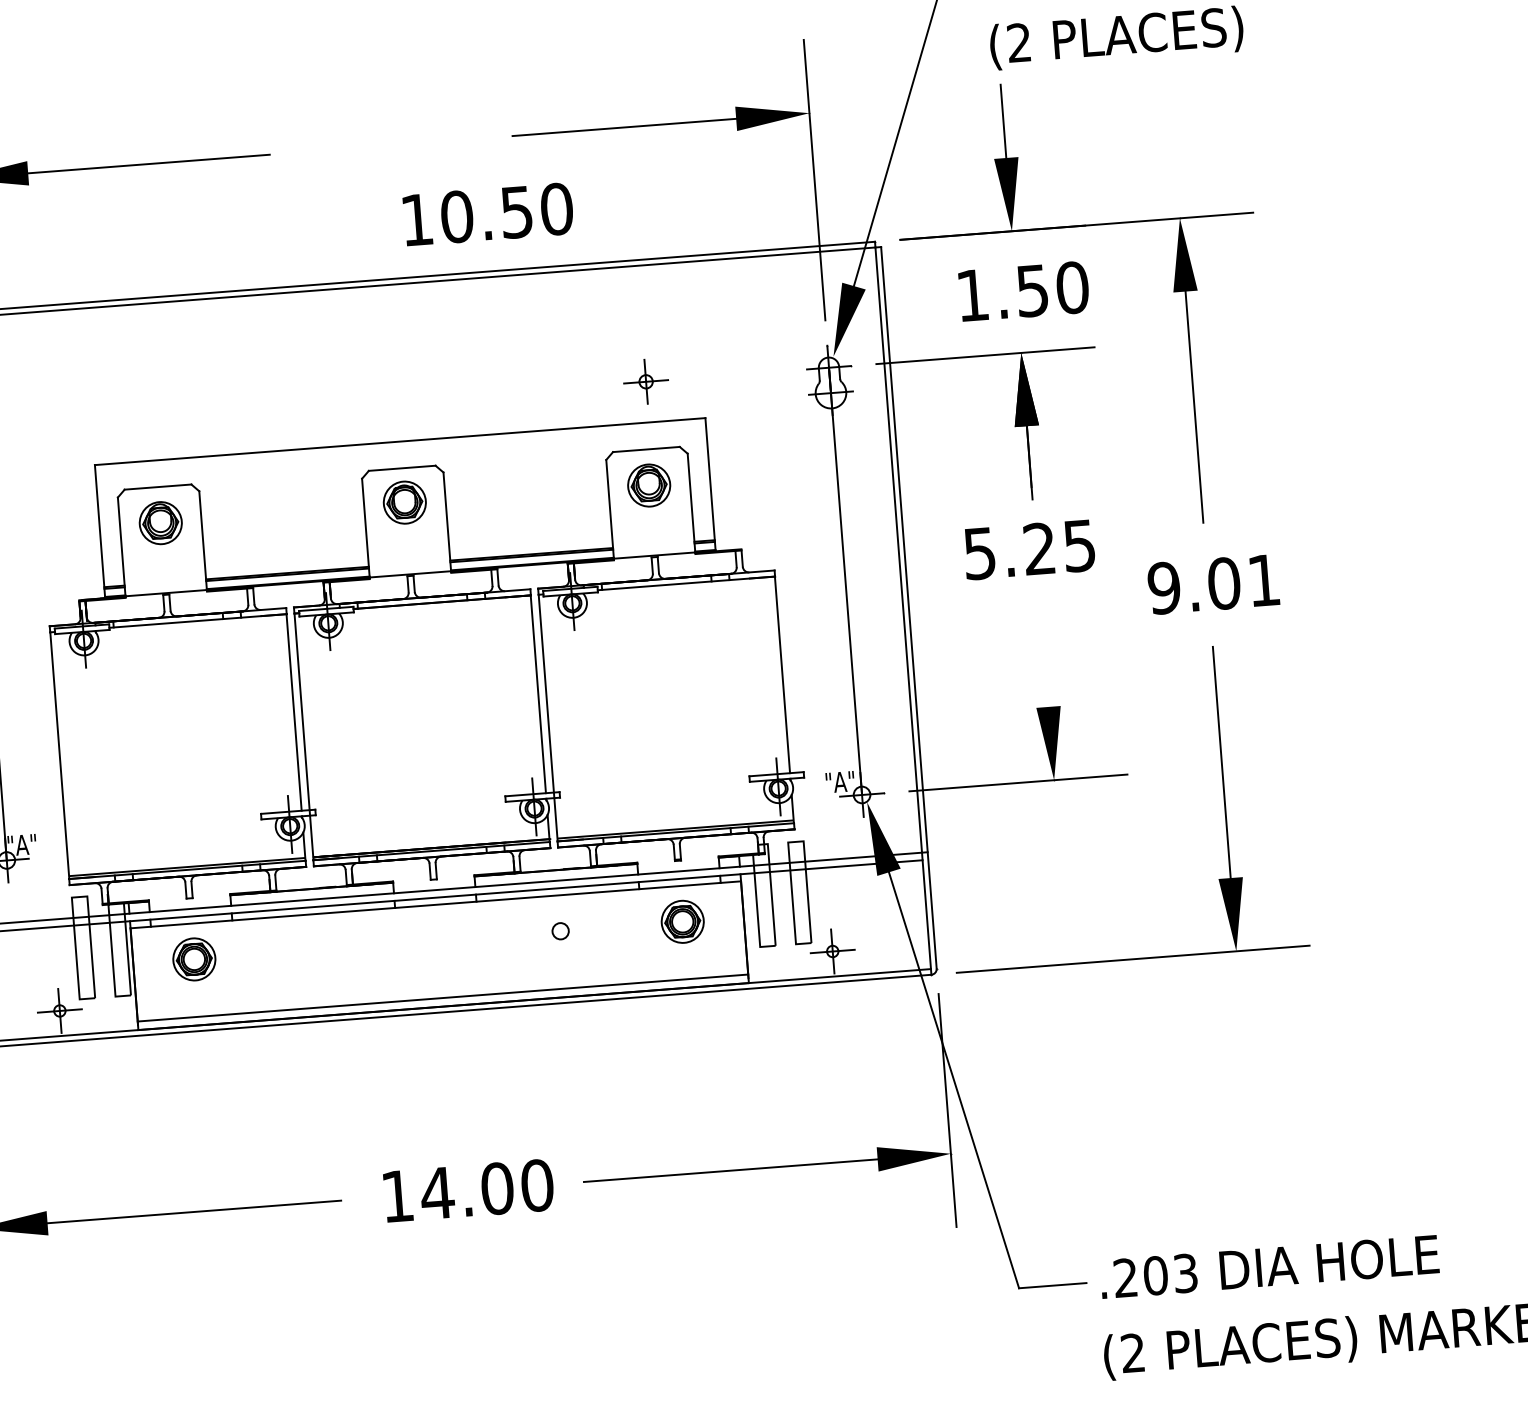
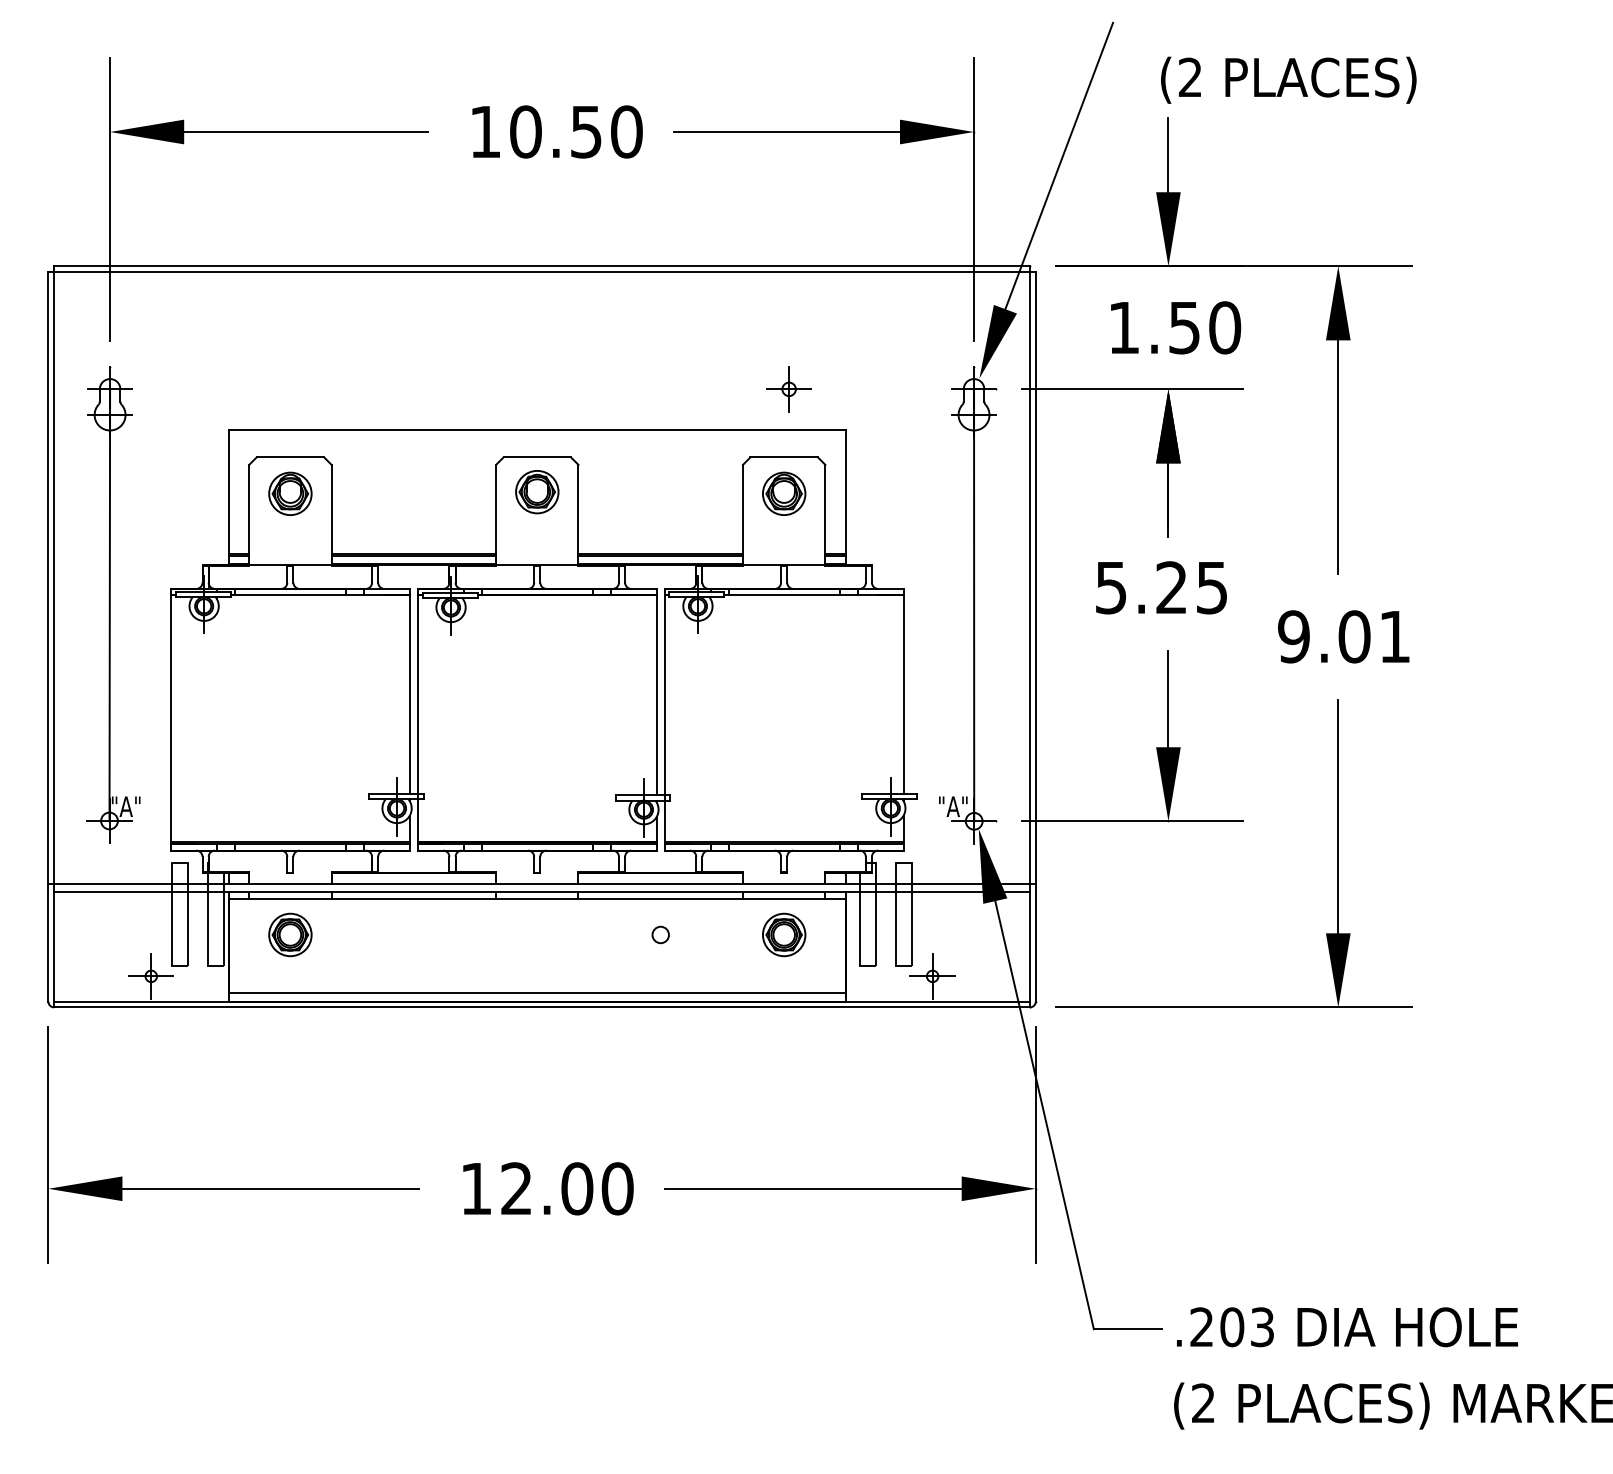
text: (488, 214) -> (557, 131), moved
line: (1044, 658) -> (1168, 698), added
text: (437, 1192) -> (516, 1188), 14.00 -> 12.00

